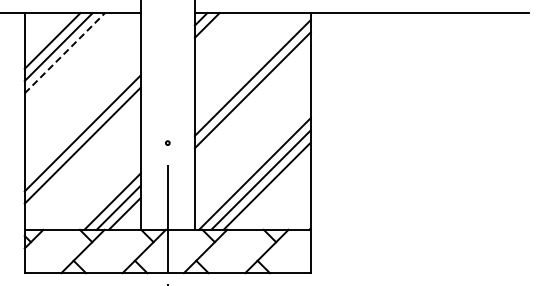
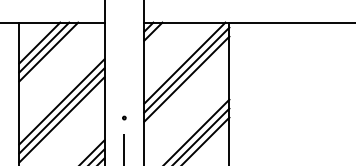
line: (64, 53) -> (48, 52), dashed -> solid
line: (249, 68) -> (184, 63), added
line: (82, 121) -> (61, 102), added

